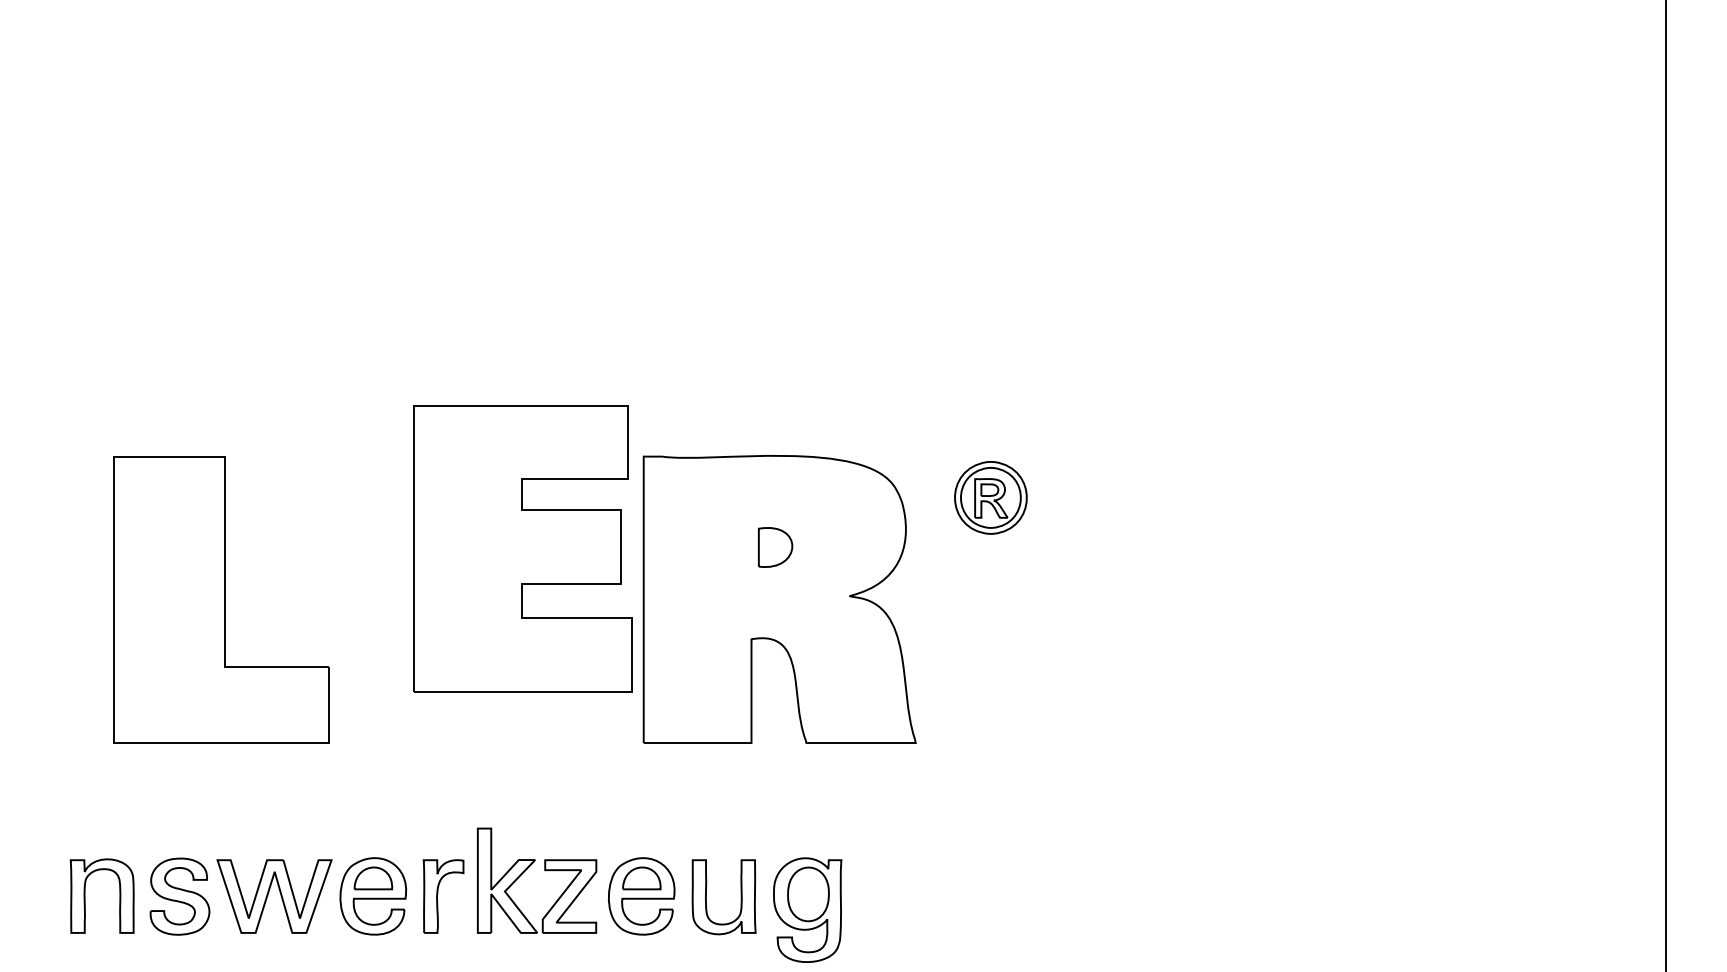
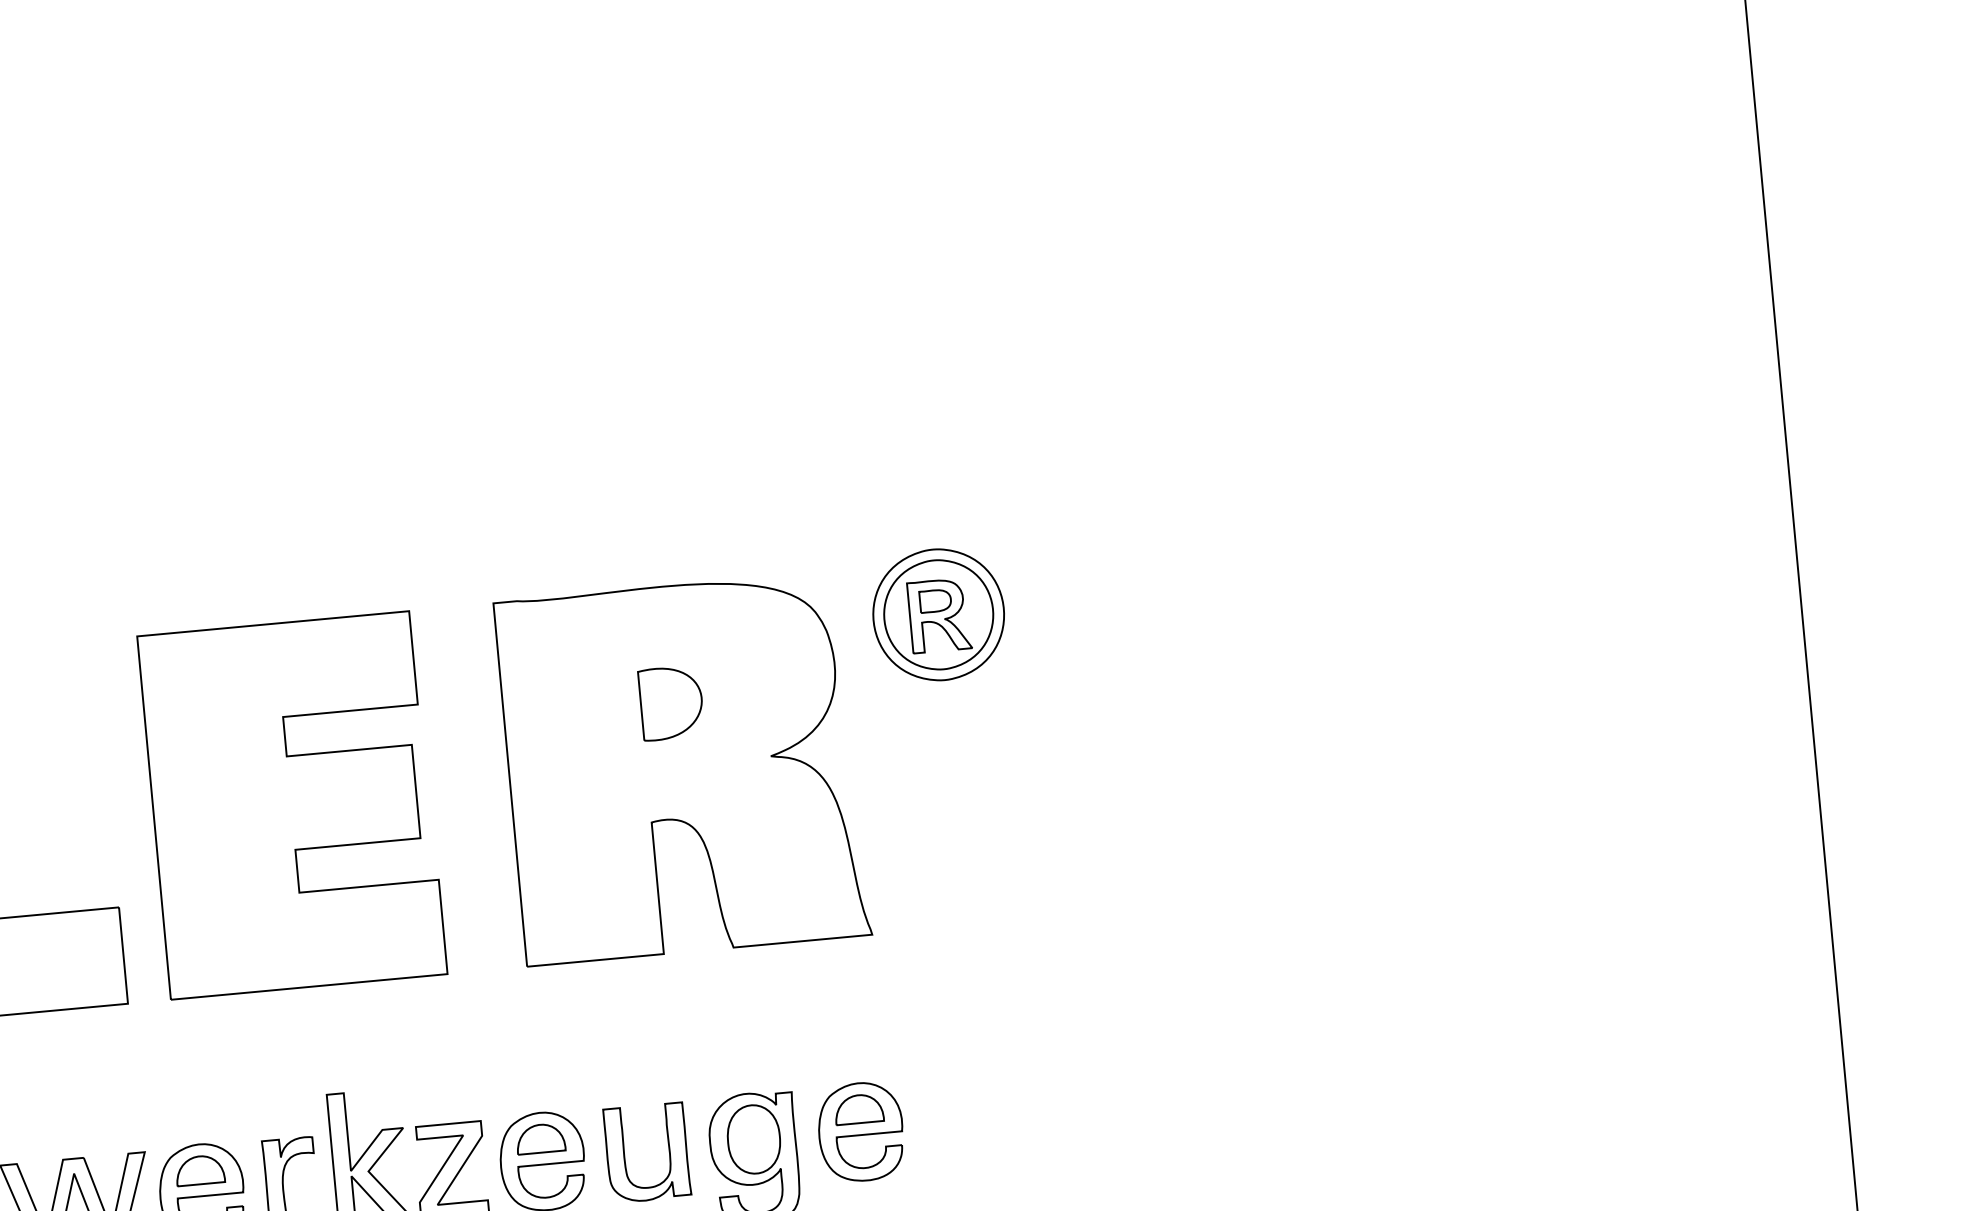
part: (990, 497) -> (938, 614), size x1.43
part: (775, 547) -> (671, 703), size x1.43
part: (522, 548) -> (291, 804), moved
part: (892, 896) -> (860, 1132), added

